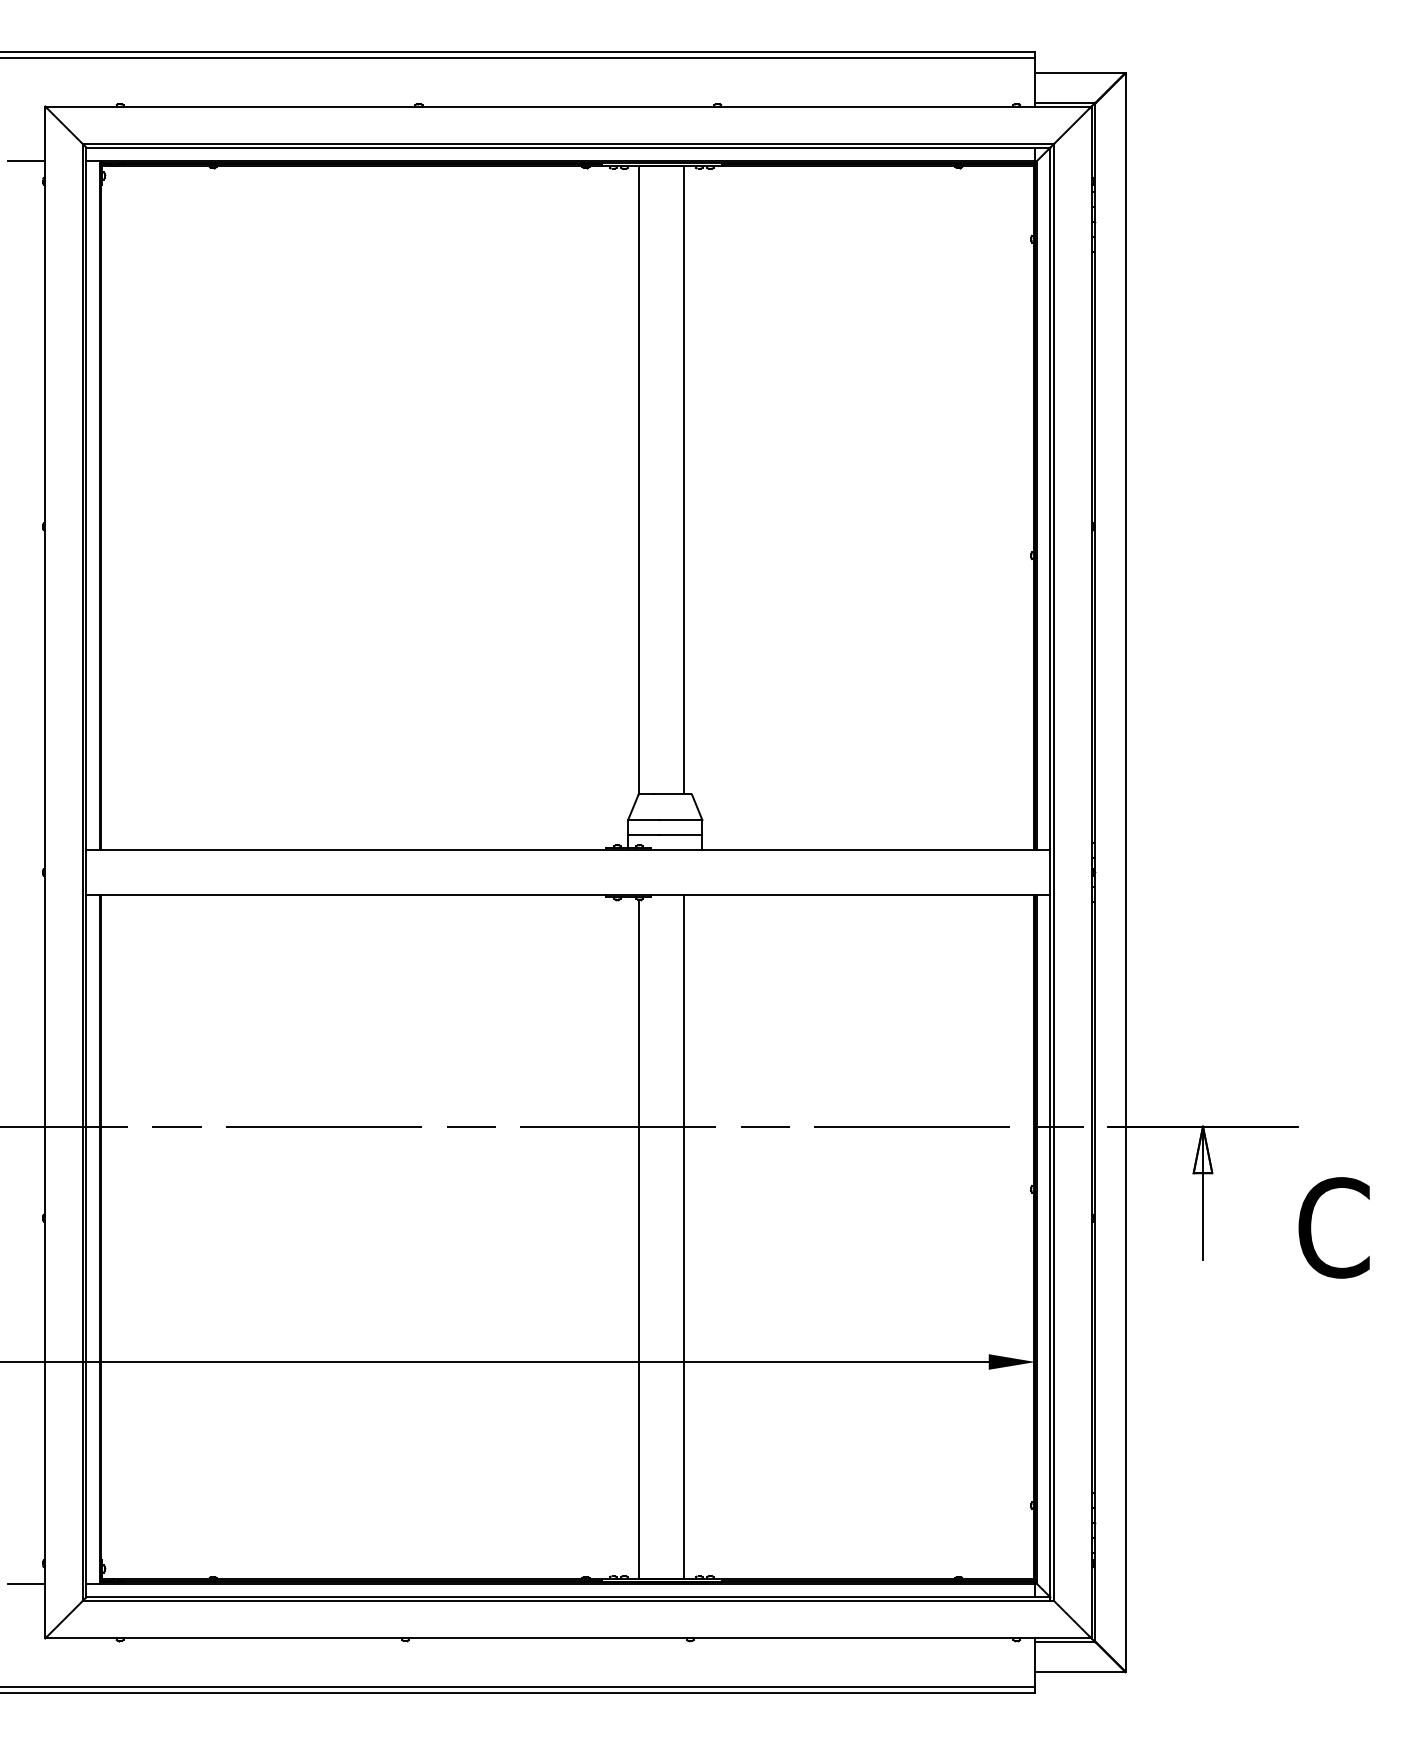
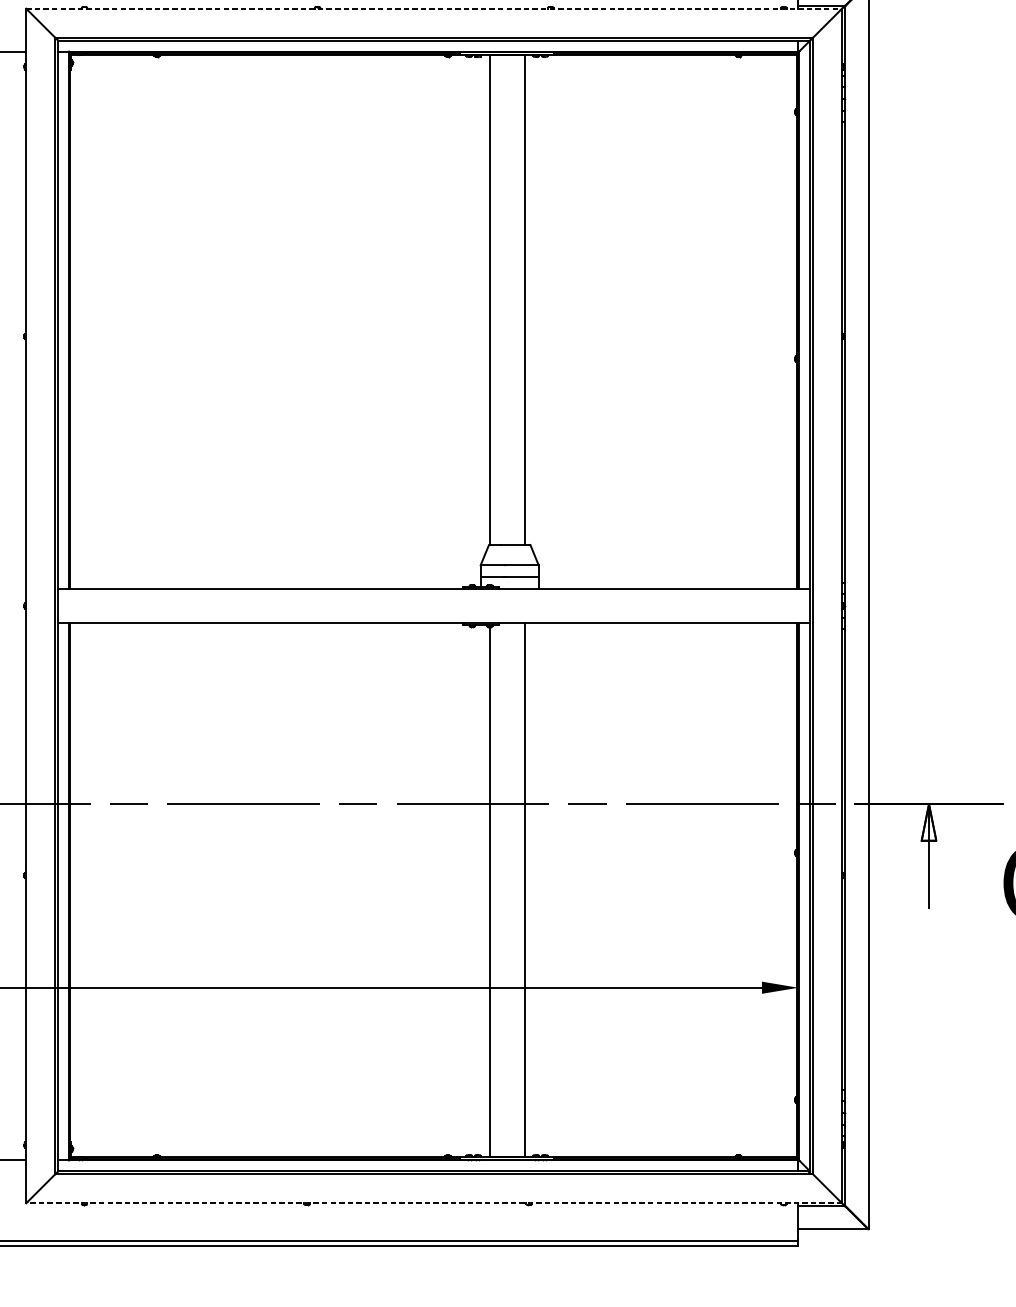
line: (568, 106) -> (434, 8), solid -> dashed
line: (567, 1638) -> (433, 1203), solid -> dashed

